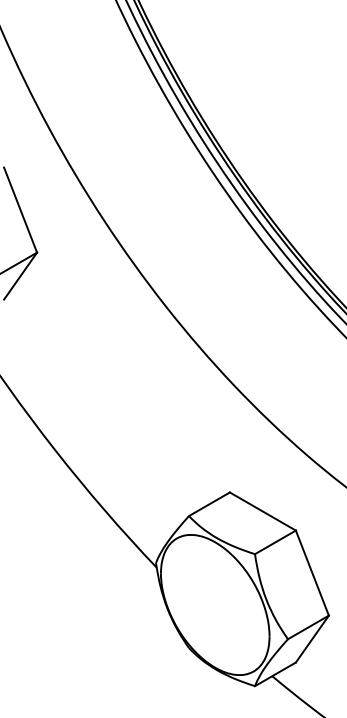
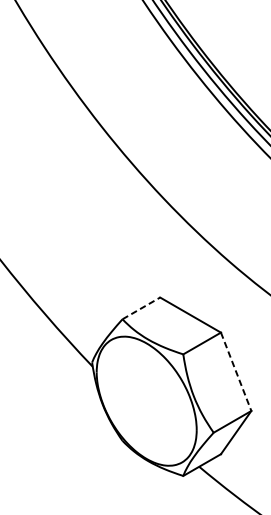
line: (209, 504) -> (141, 308), solid -> dashed
line: (312, 573) -> (236, 372), solid -> dashed

